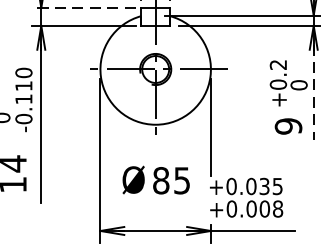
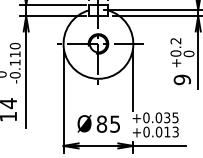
line: (84, 8) -> (53, 5), dashed -> solid
line: (314, 92) -> (198, 58), dashed -> solid
text: (155, 179) -> (98, 123), moved
text: (271, 208) -> (171, 131), +0.008 -> +0.013

